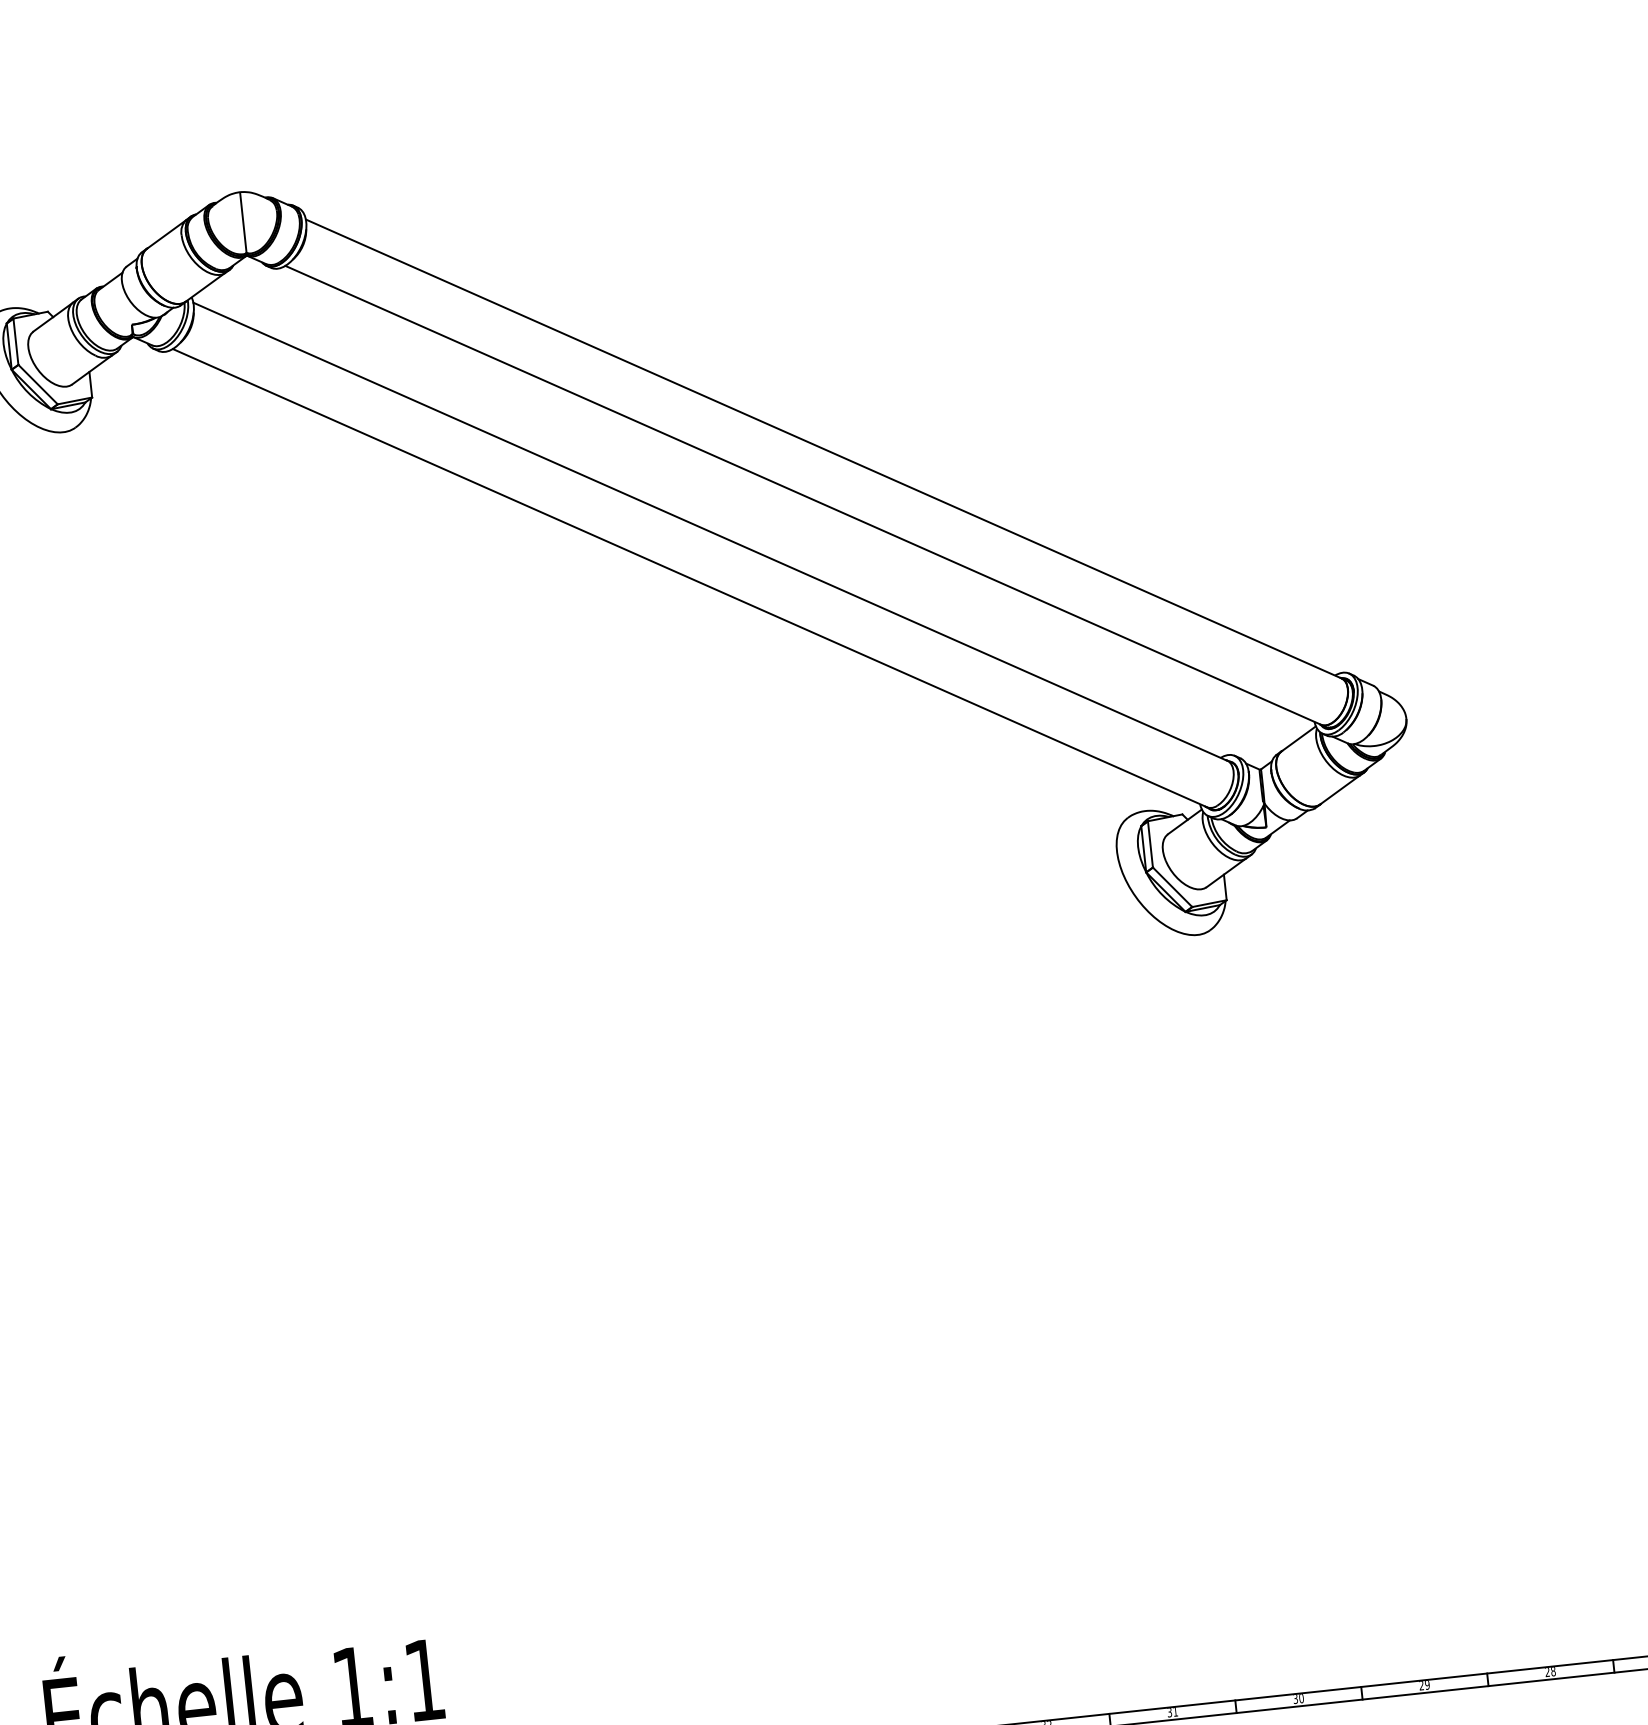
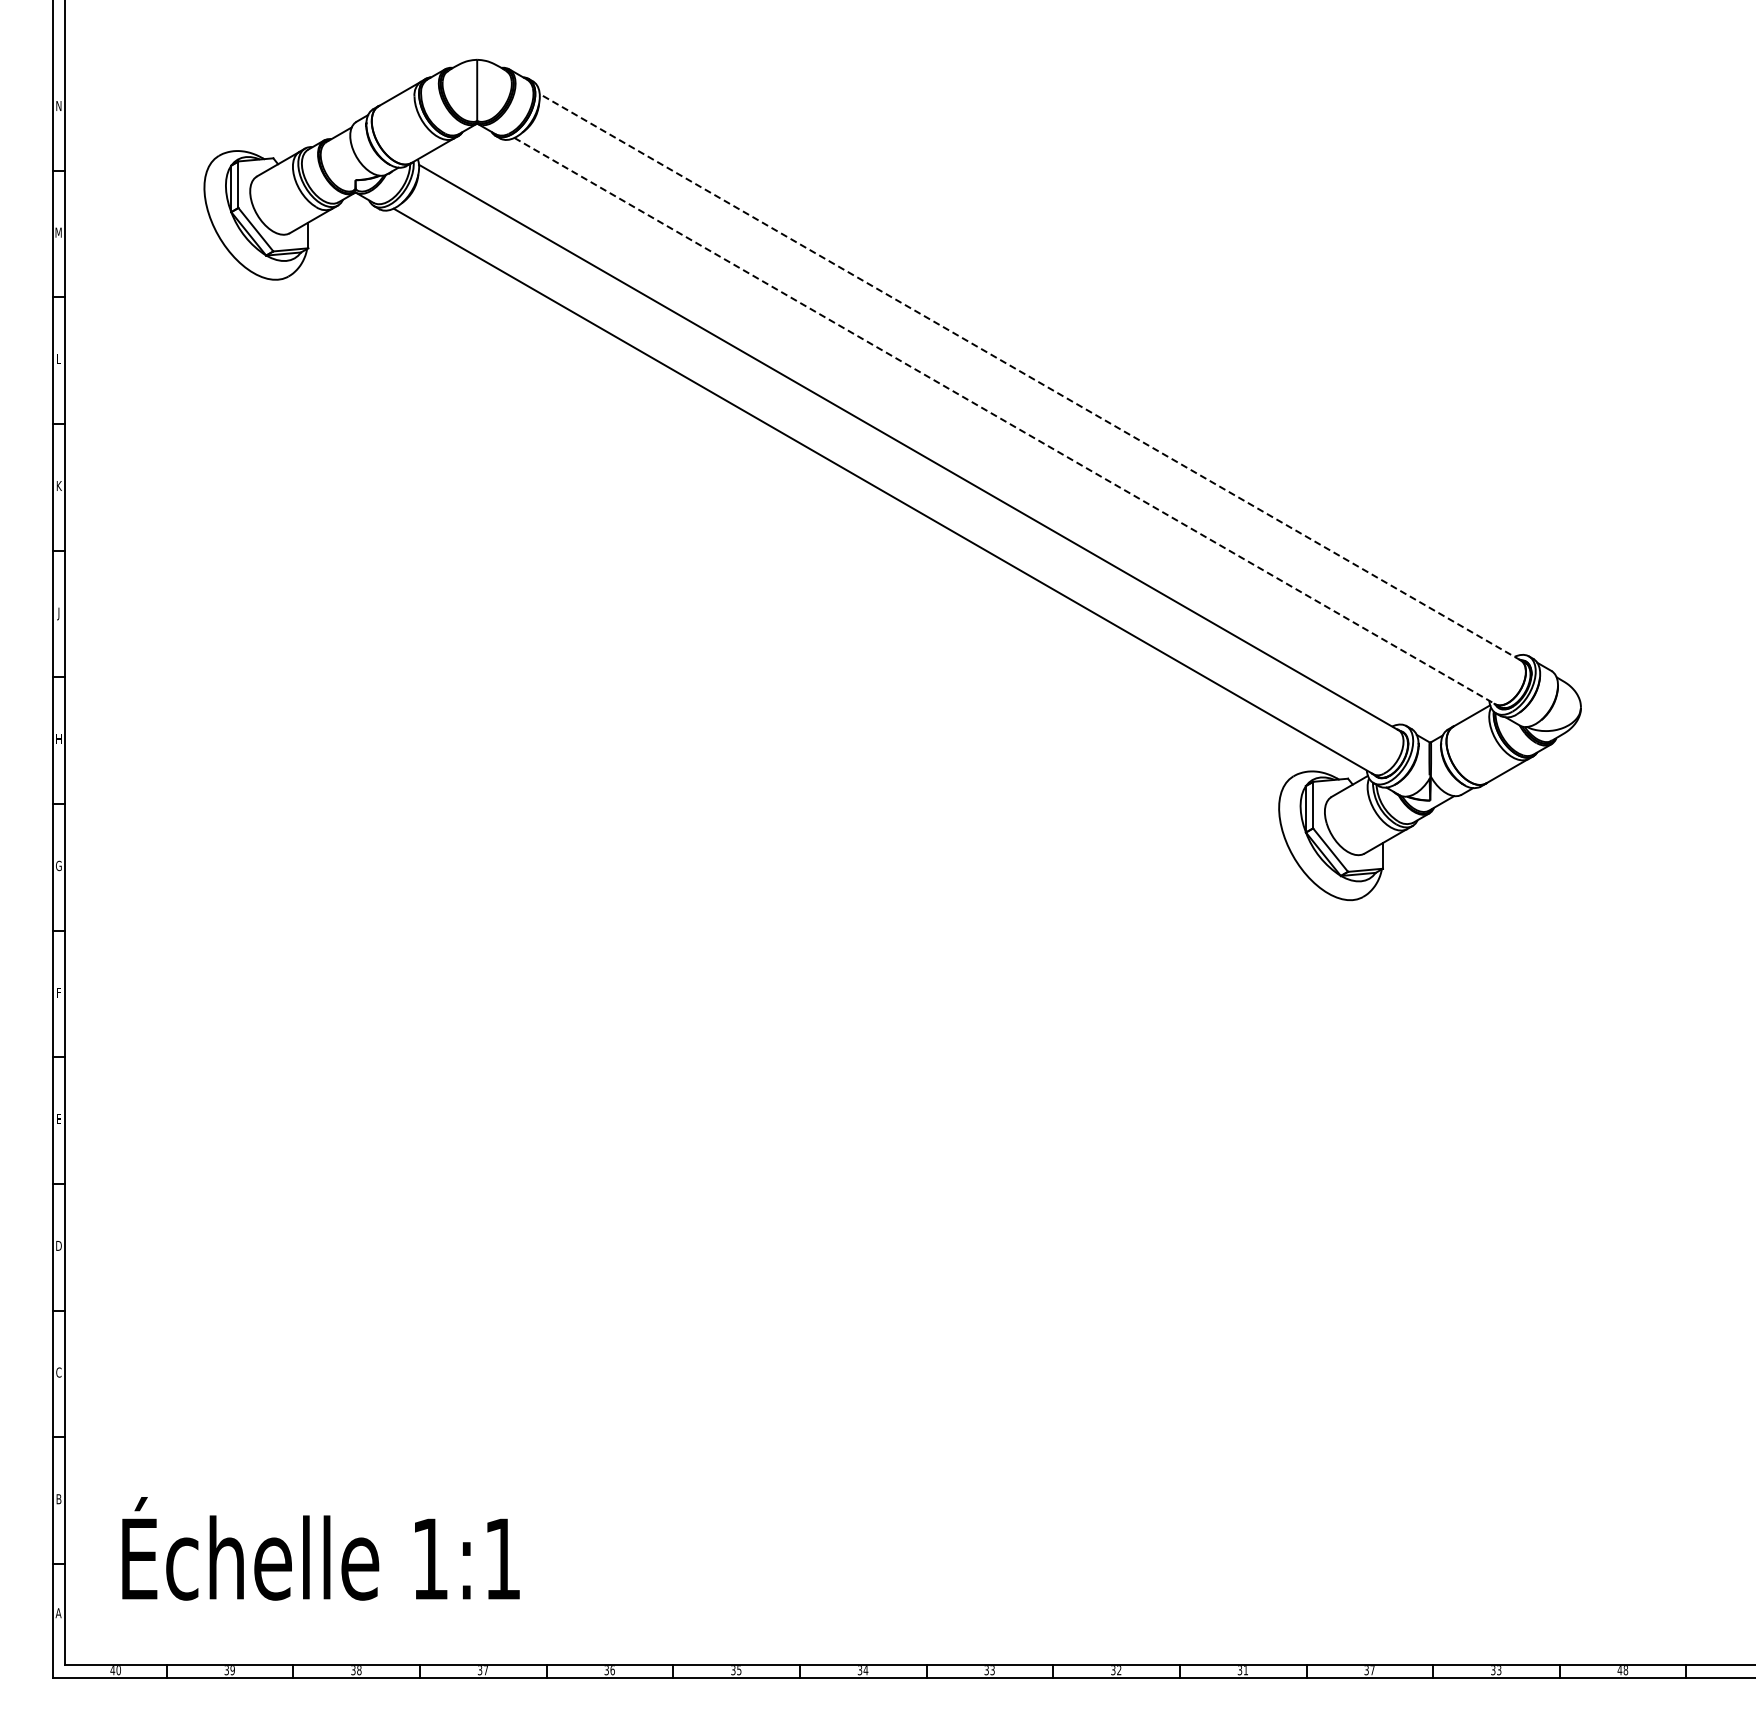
line: (822, 448) -> (1029, 376), solid -> dashed
line: (803, 495) -> (1005, 421), solid -> dashed
text: (1547, 1672) -> (1619, 1670), 28 -> 48
text: (1424, 1685) -> (1496, 1670), 29 -> 33
text: (1301, 1698) -> (1372, 1670), 30 -> 37

